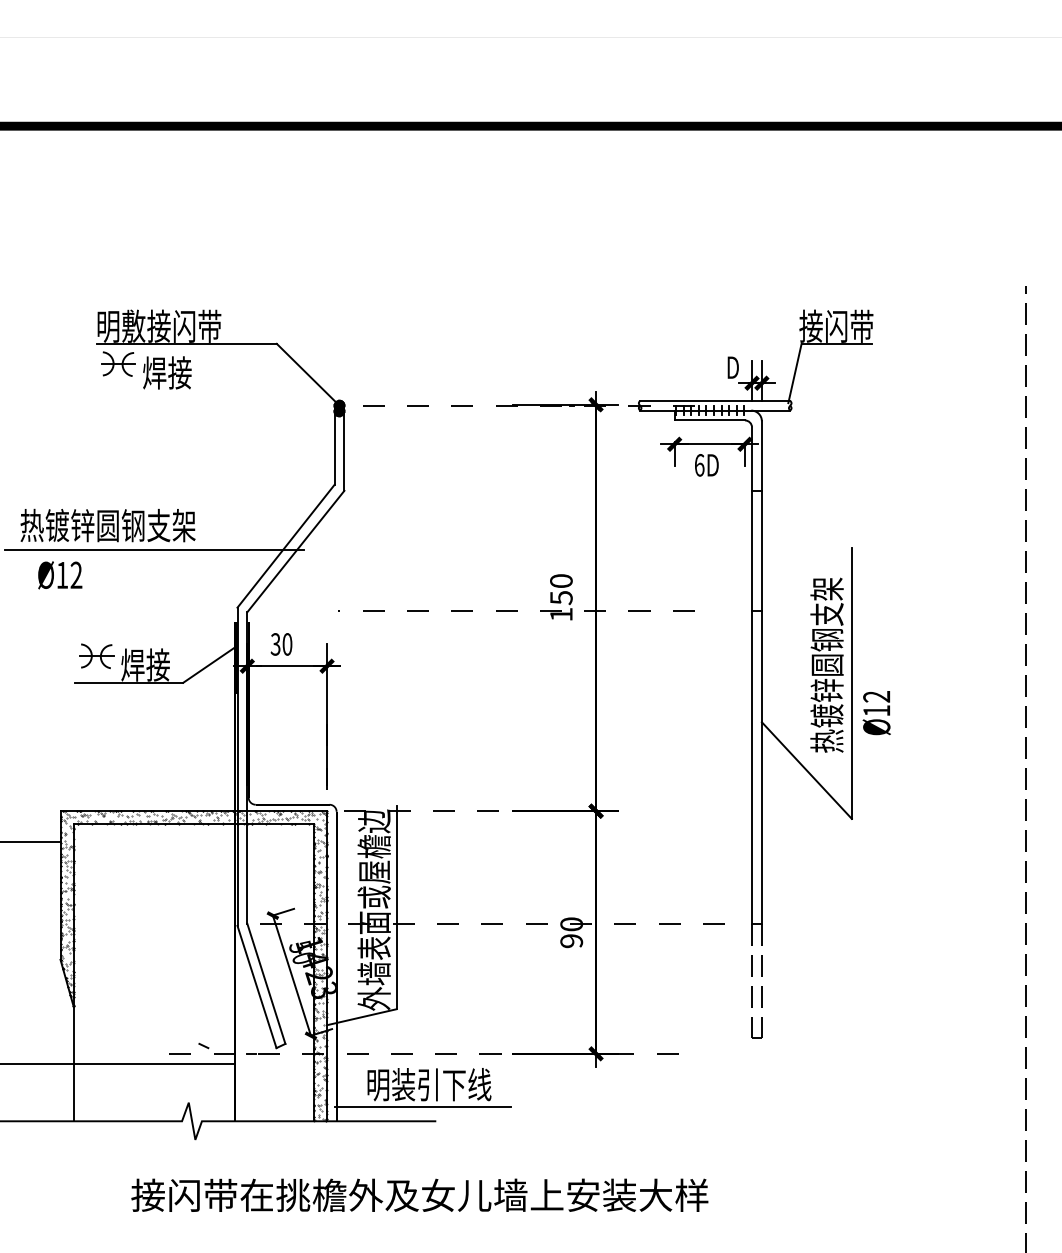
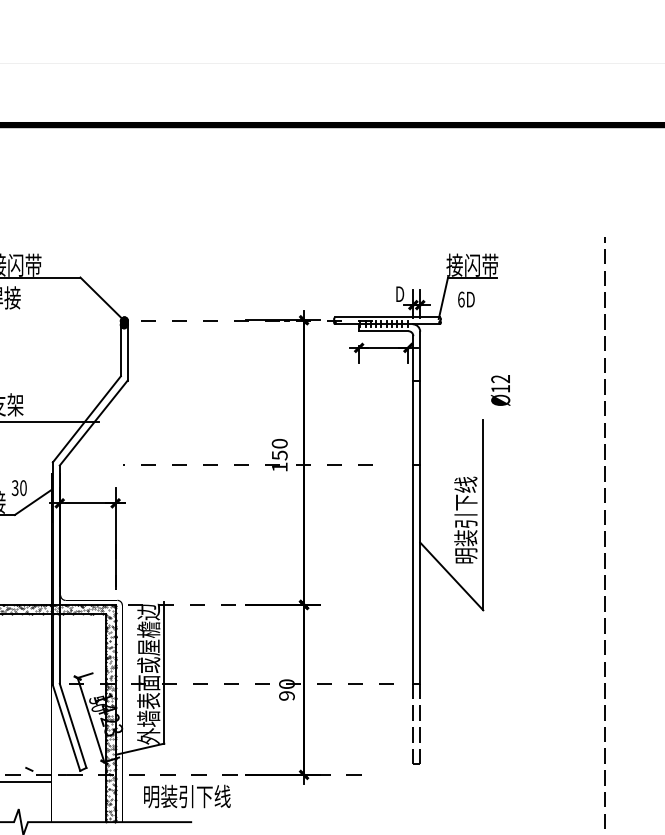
text: (706, 465) -> (466, 299), moved
text: (281, 644) -> (19, 488), moved
text: (826, 664) -> (465, 502), 热镀锌圆钢支架 -> 明装引下线
text: (876, 713) -> (500, 390), moved
line: (422, 1106) -> (182, 811), removed

